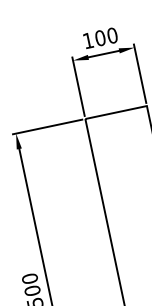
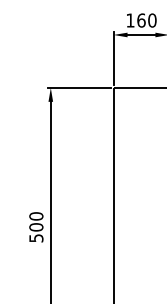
text: (100, 38) -> (141, 20), 100 -> 160

